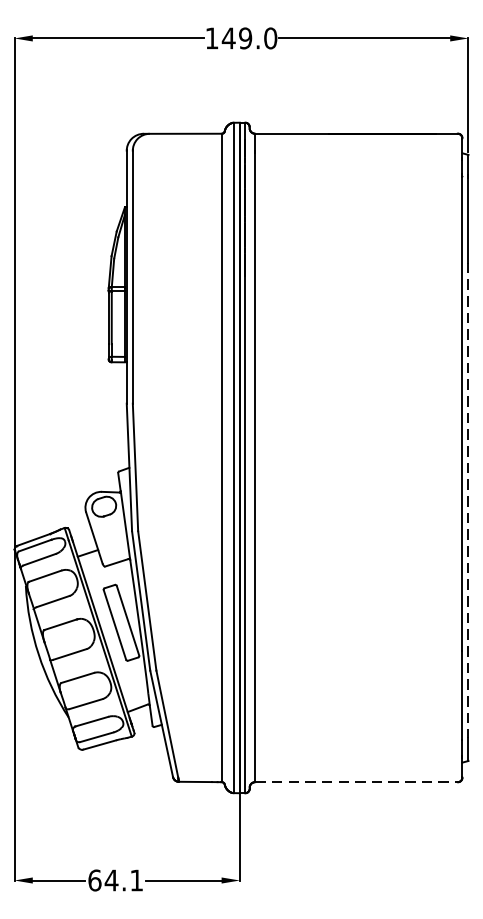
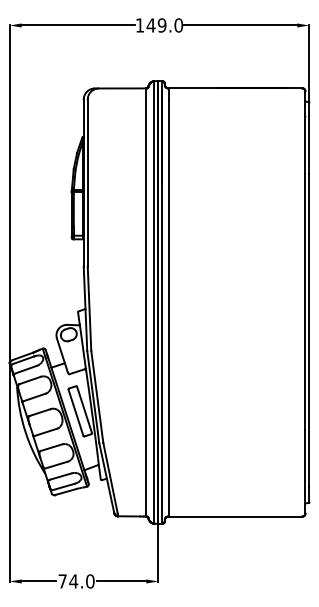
line: (468, 500) -> (309, 330), dashed -> solid
line: (356, 782) -> (235, 516), dashed -> solid
text: (115, 880) -> (76, 581), 64.1 -> 74.0

